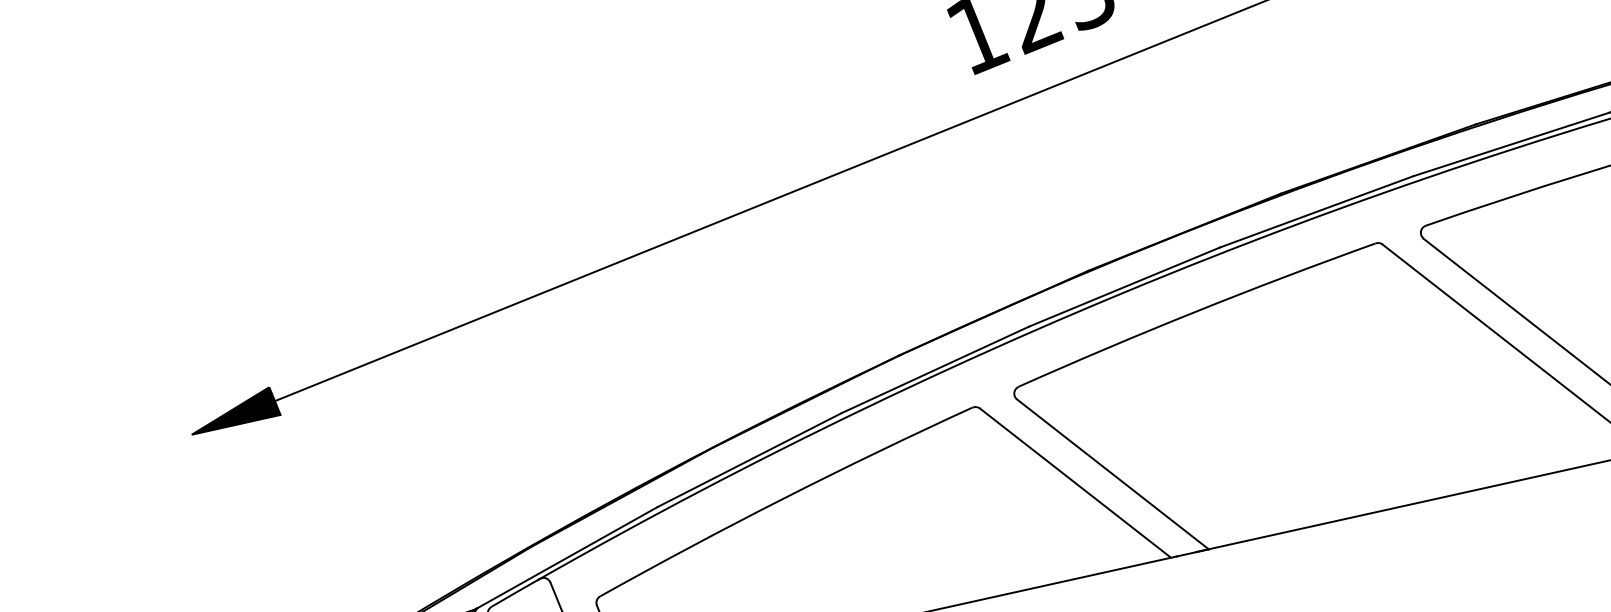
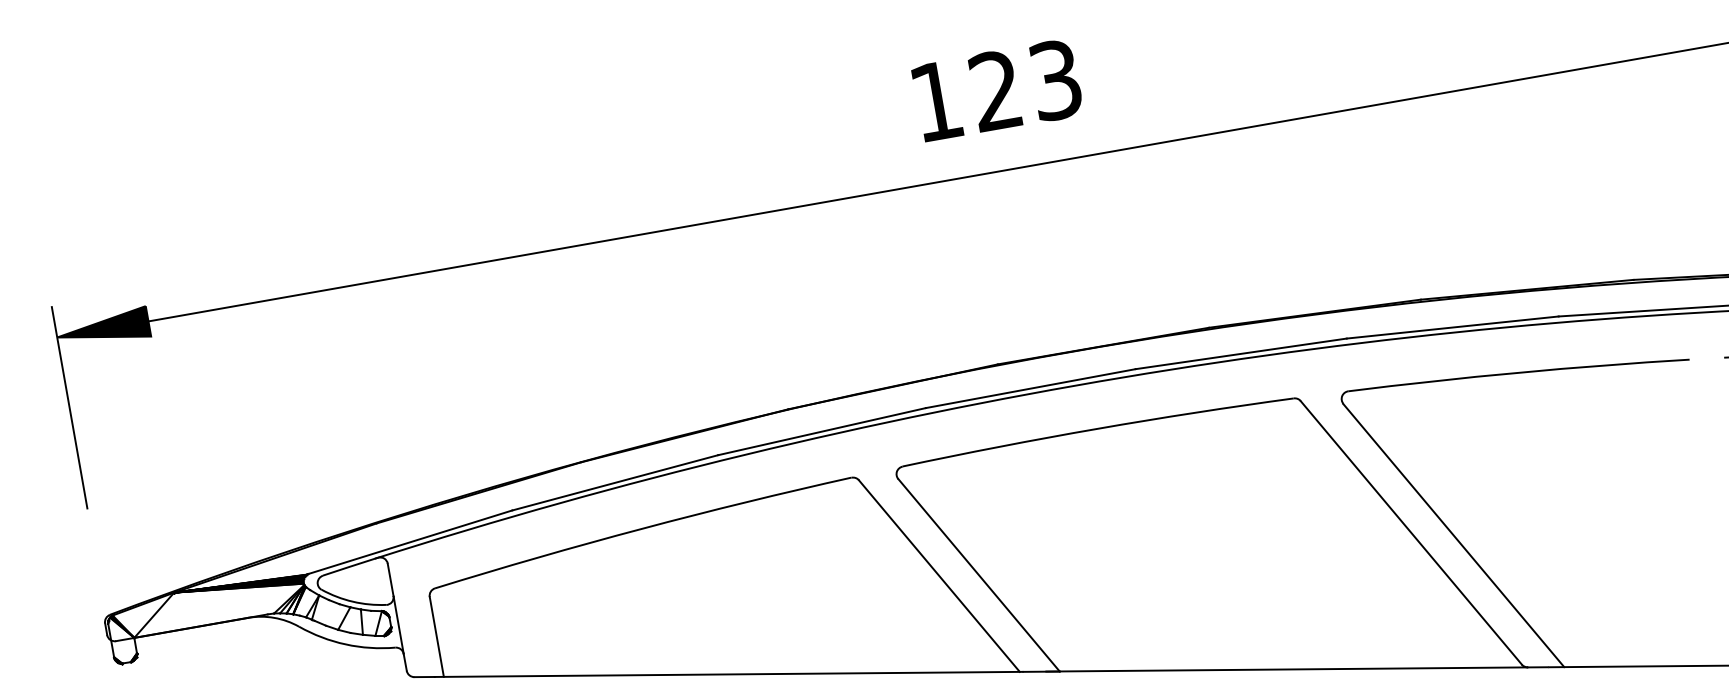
line: (217, 498) -> (69, 407), added

